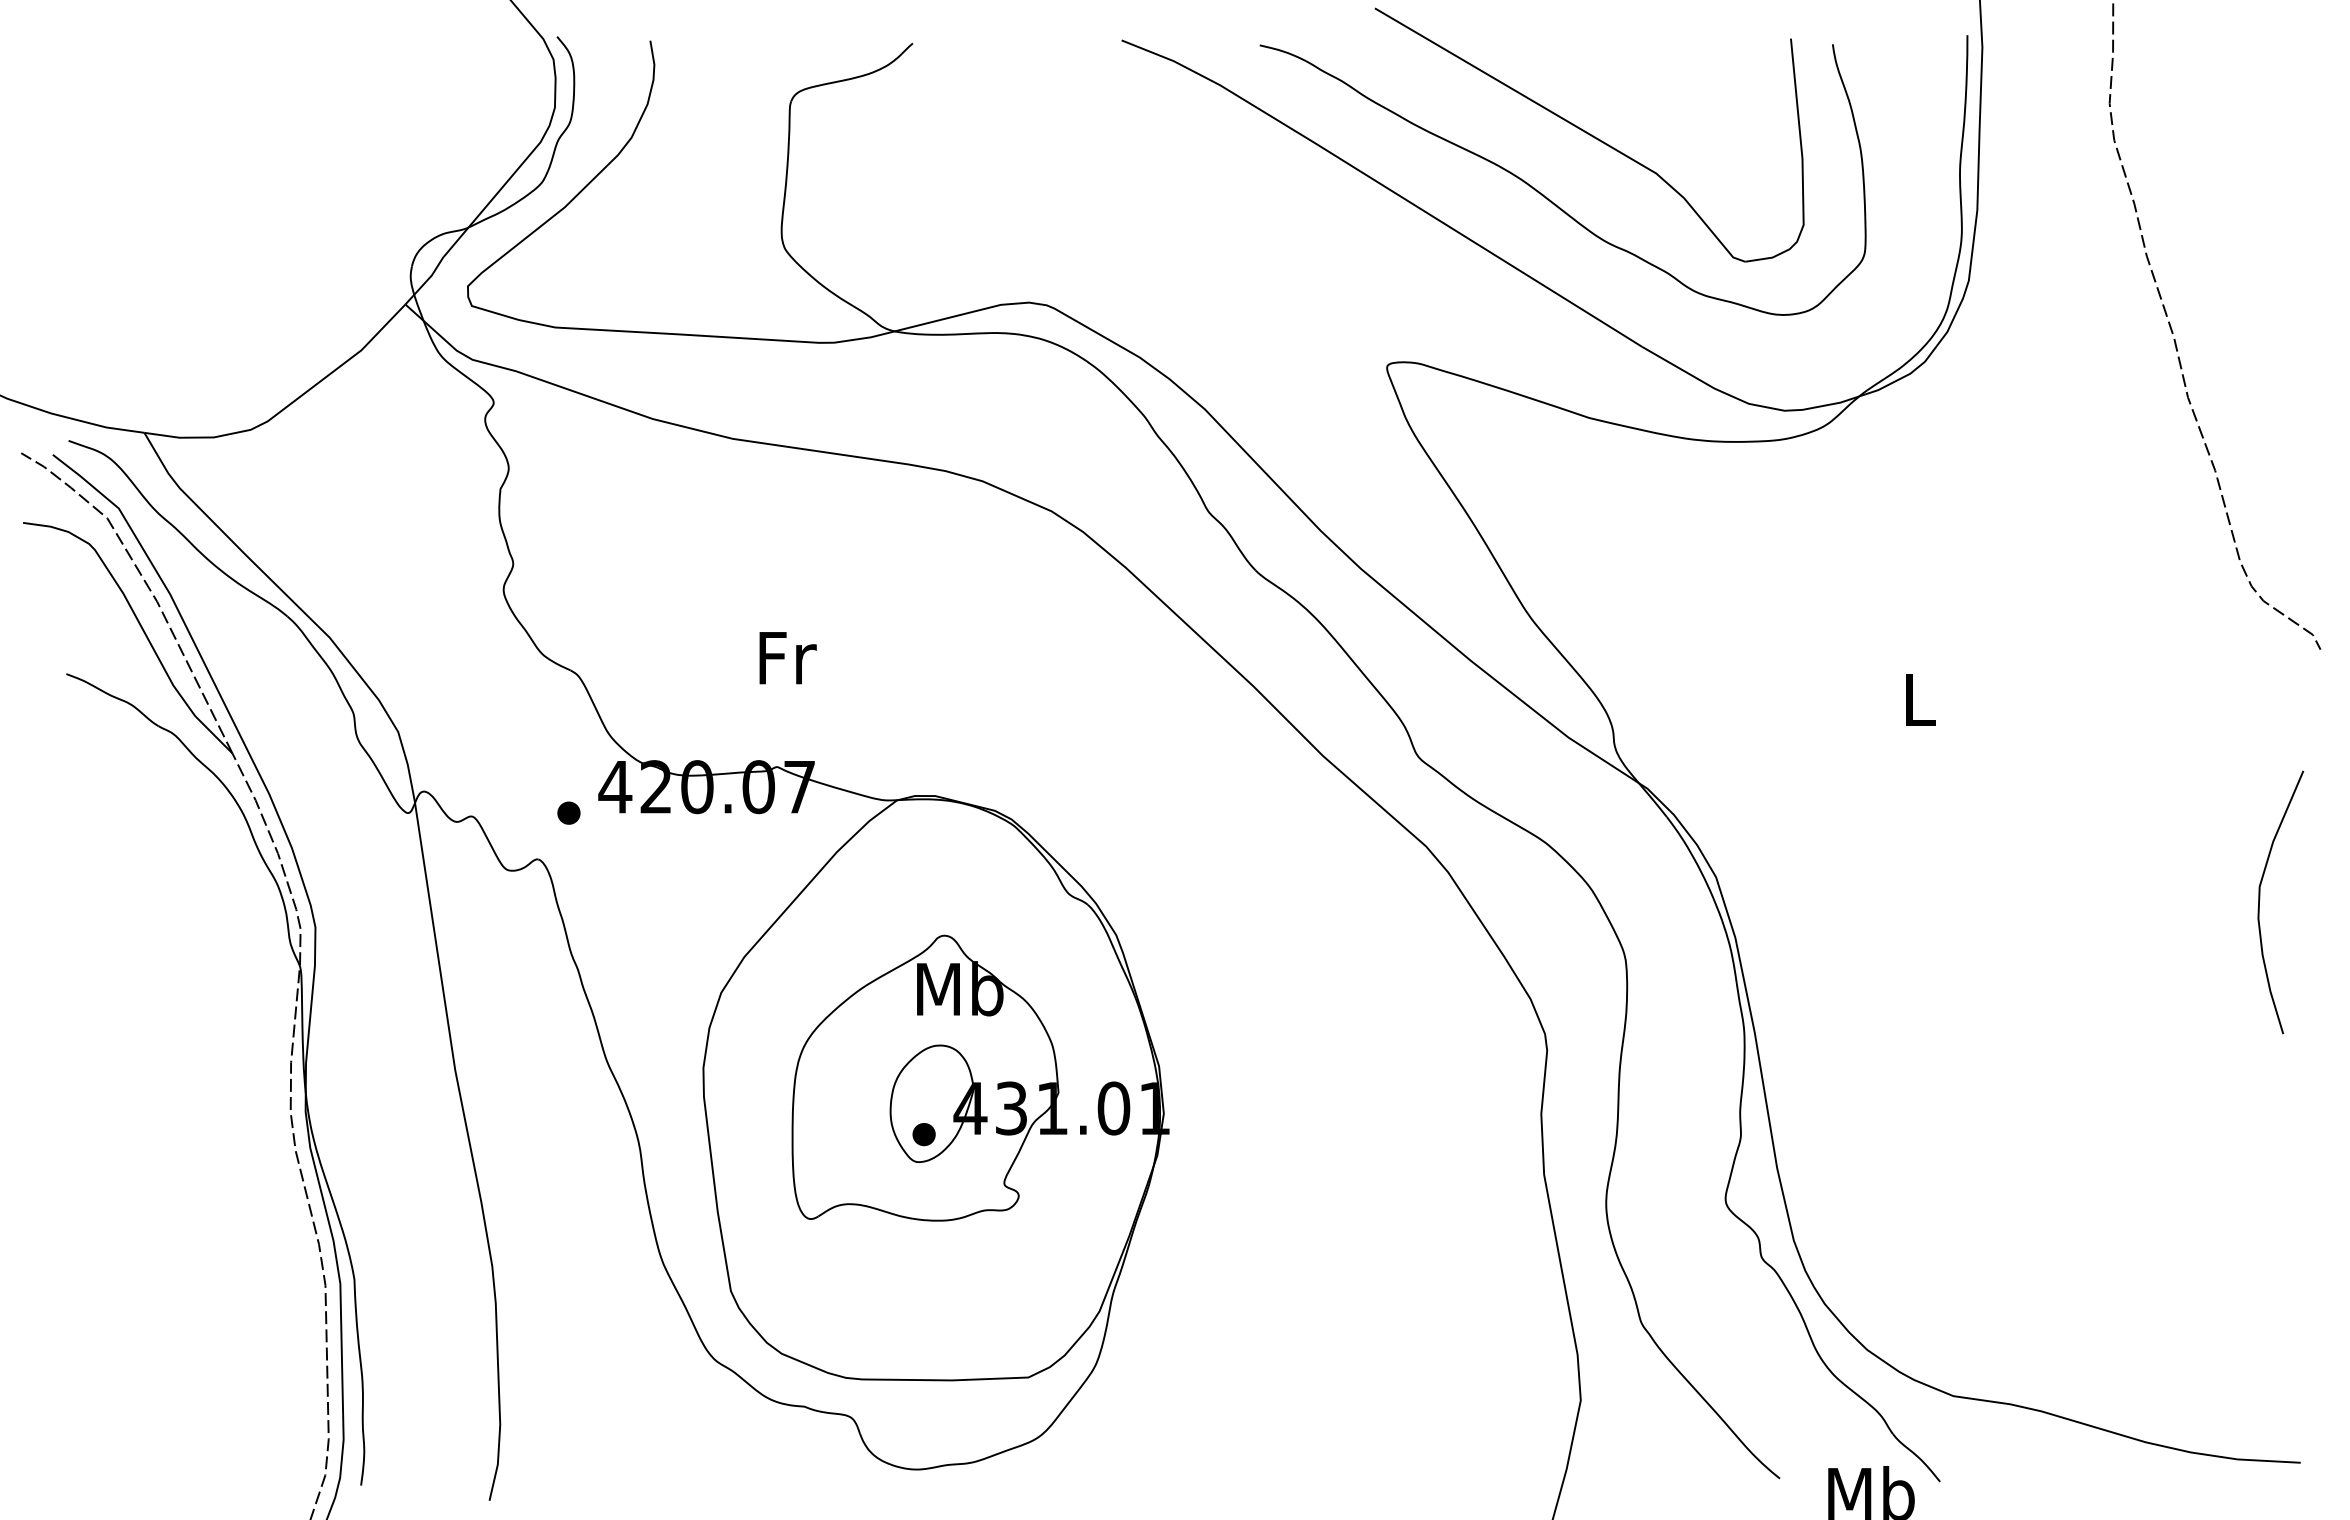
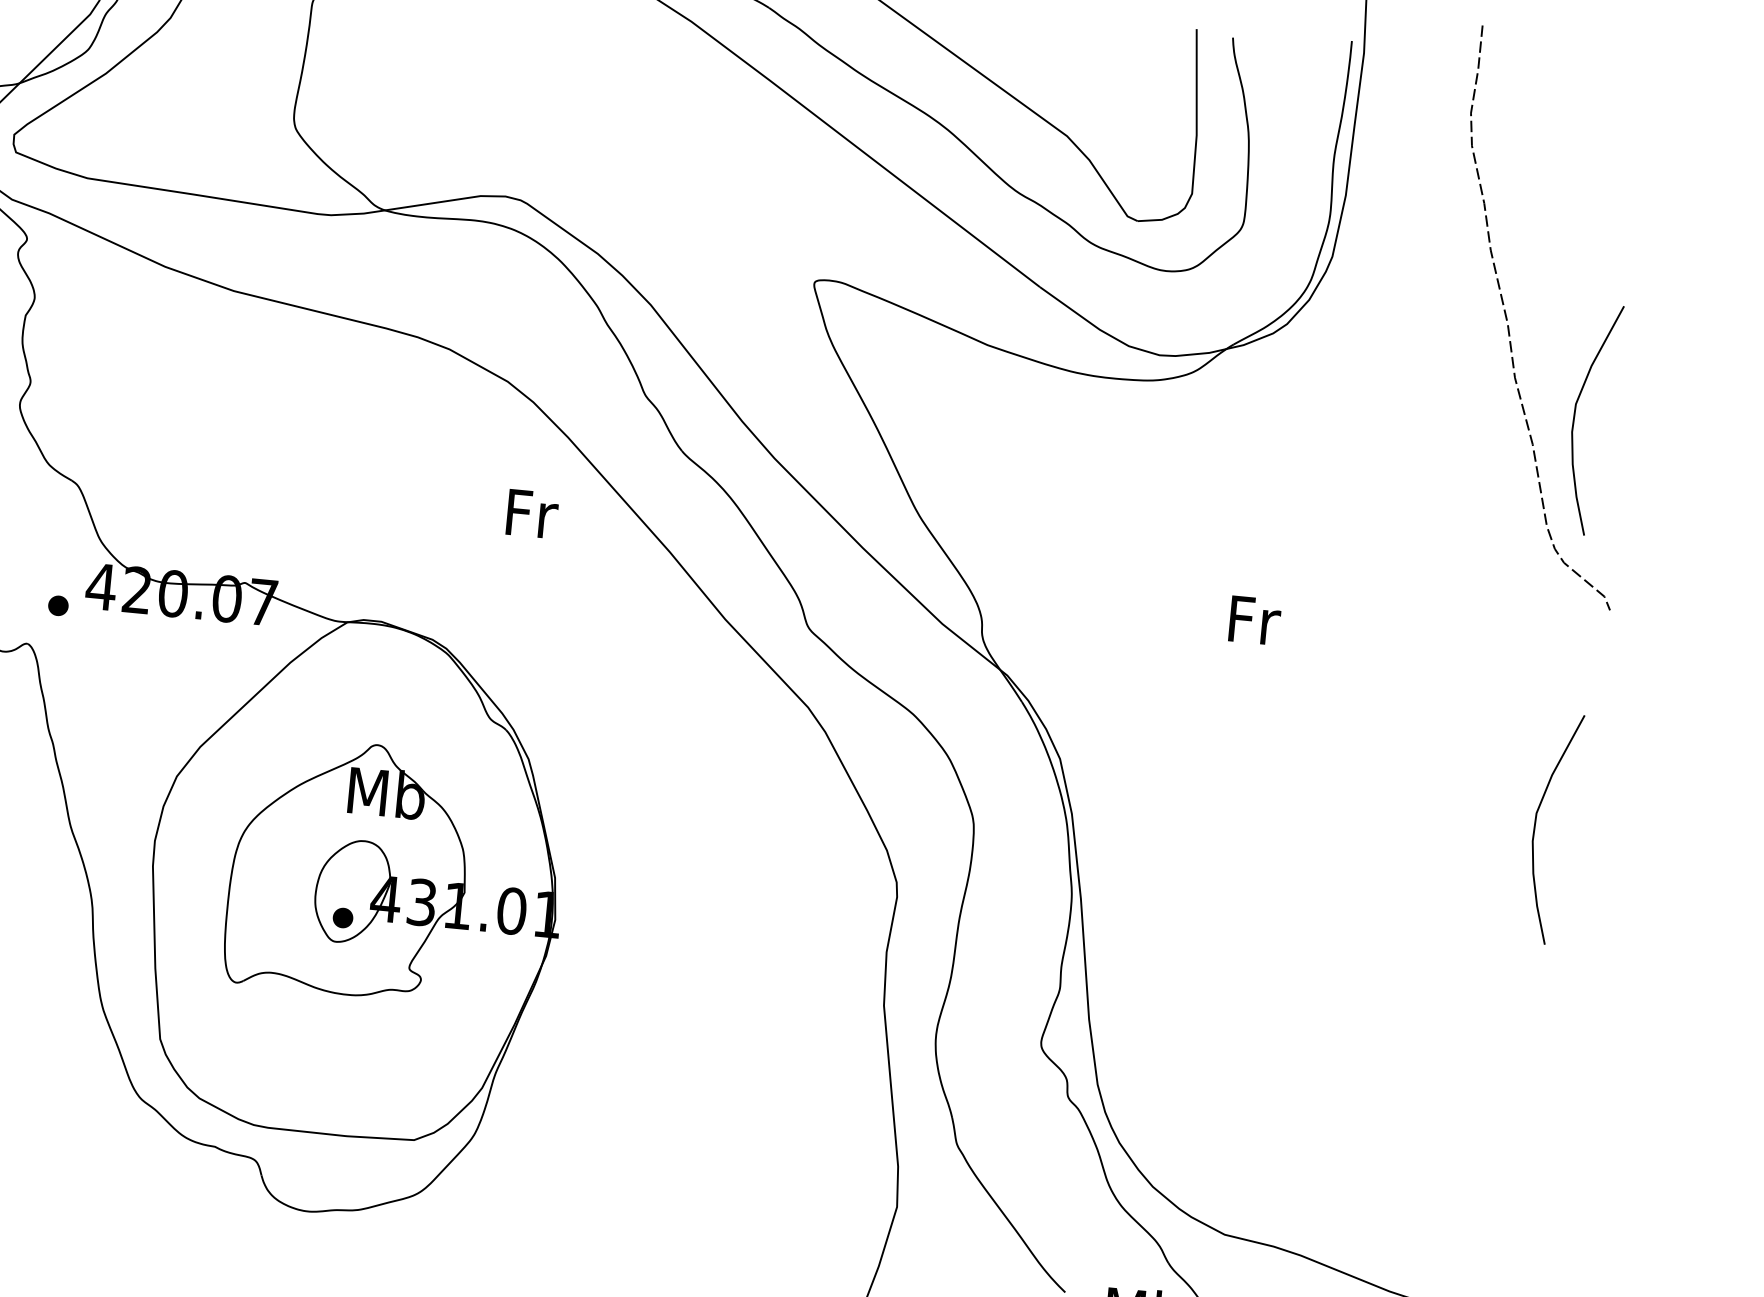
curve: (2260, 433) -> (1575, 415), added
text: (787, 658) -> (531, 514), moved
text: (1920, 699) -> (1254, 620), L -> Fr

